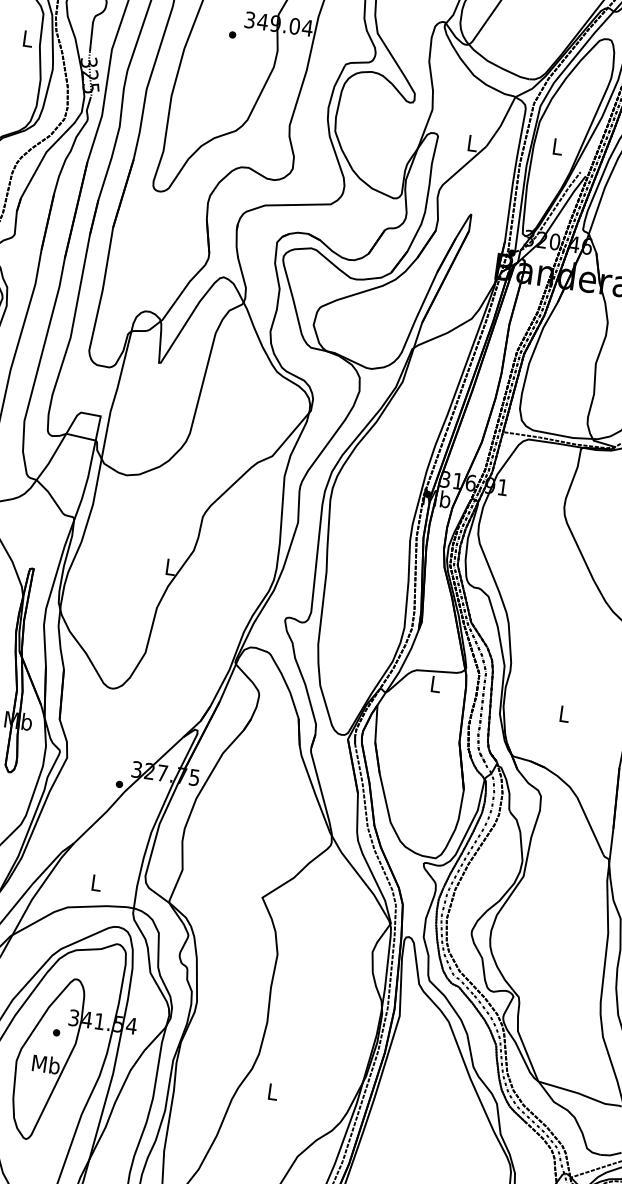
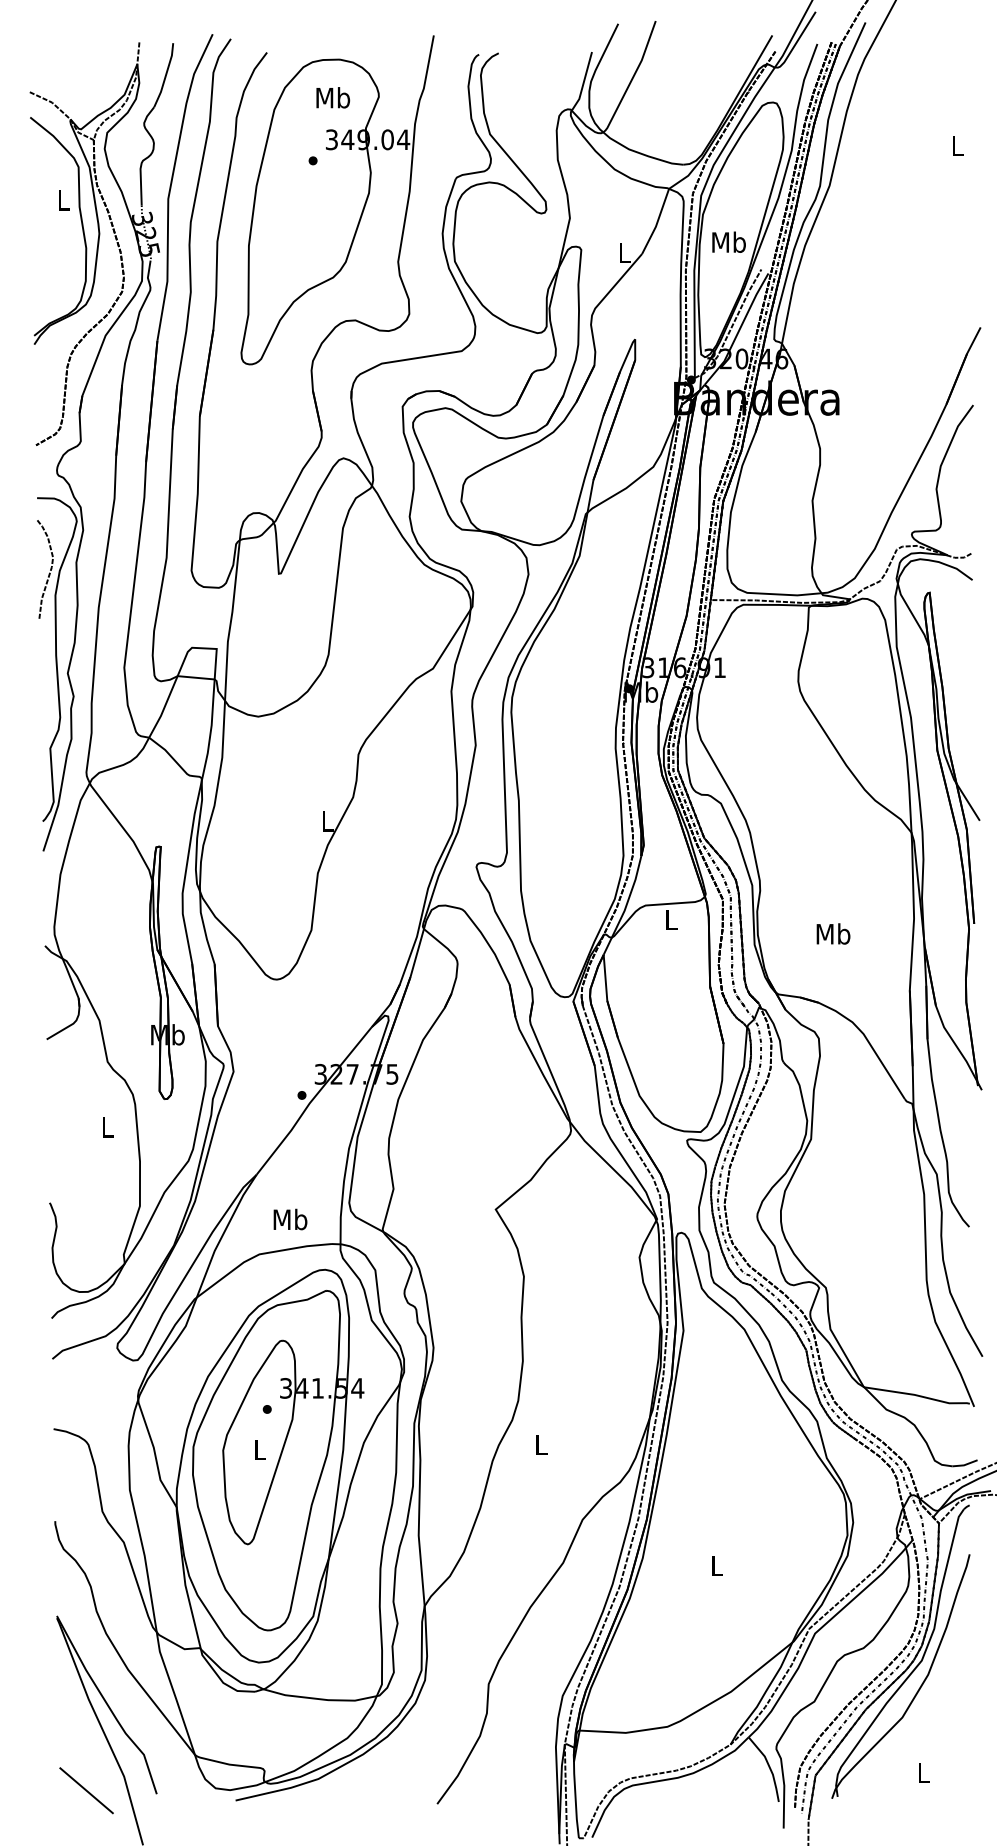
text: (557, 146) -> (728, 241), L -> Mb
text: (564, 713) -> (833, 933), L -> Mb
text: (96, 882) -> (290, 1219), L -> Mb
text: (45, 1064) -> (259, 1449), Mb -> L

